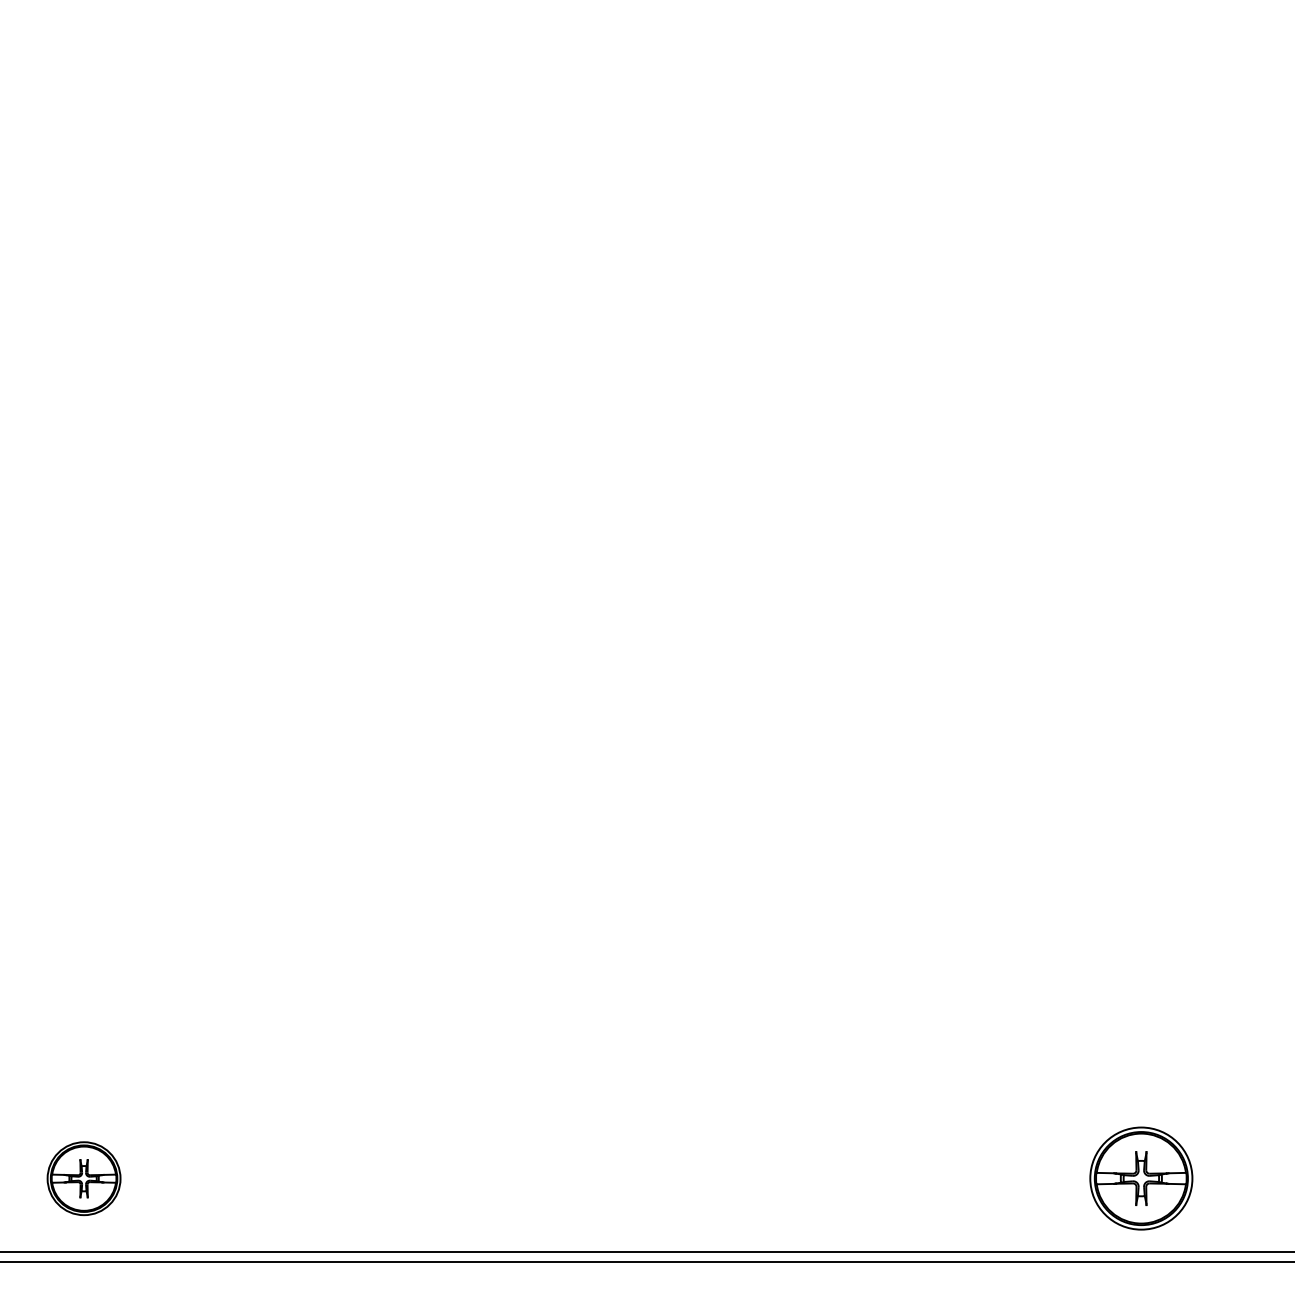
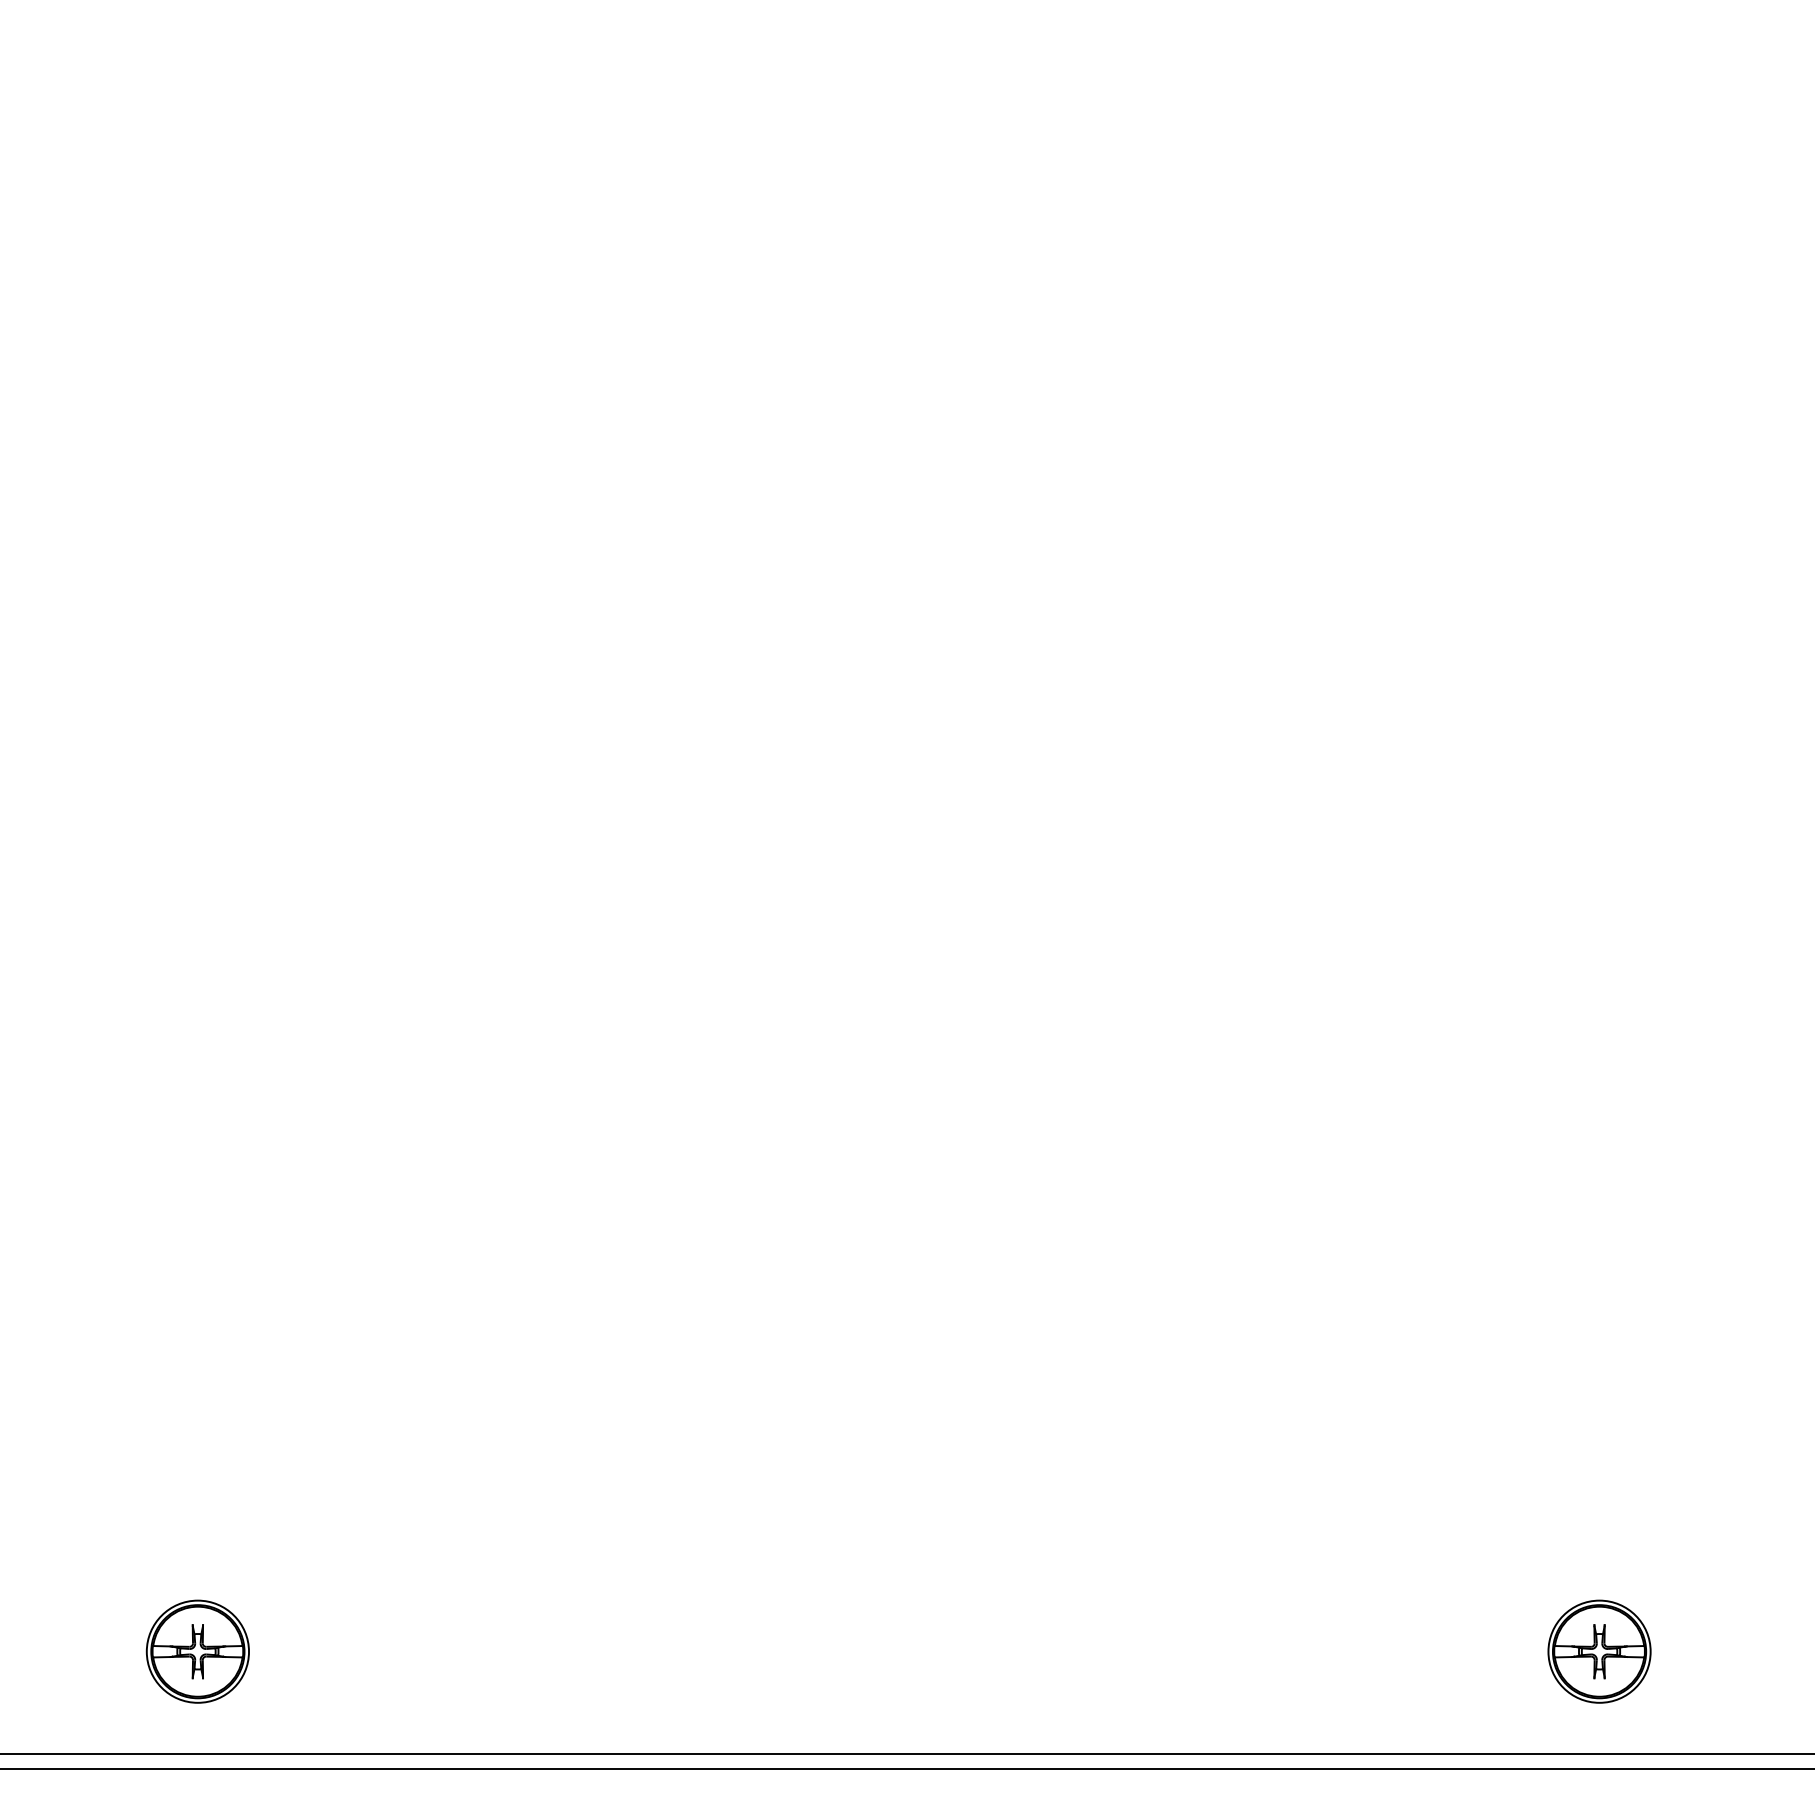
part: (83, 1178) -> (197, 1651), moved
part: (1141, 1178) -> (1599, 1651), size x0.71

